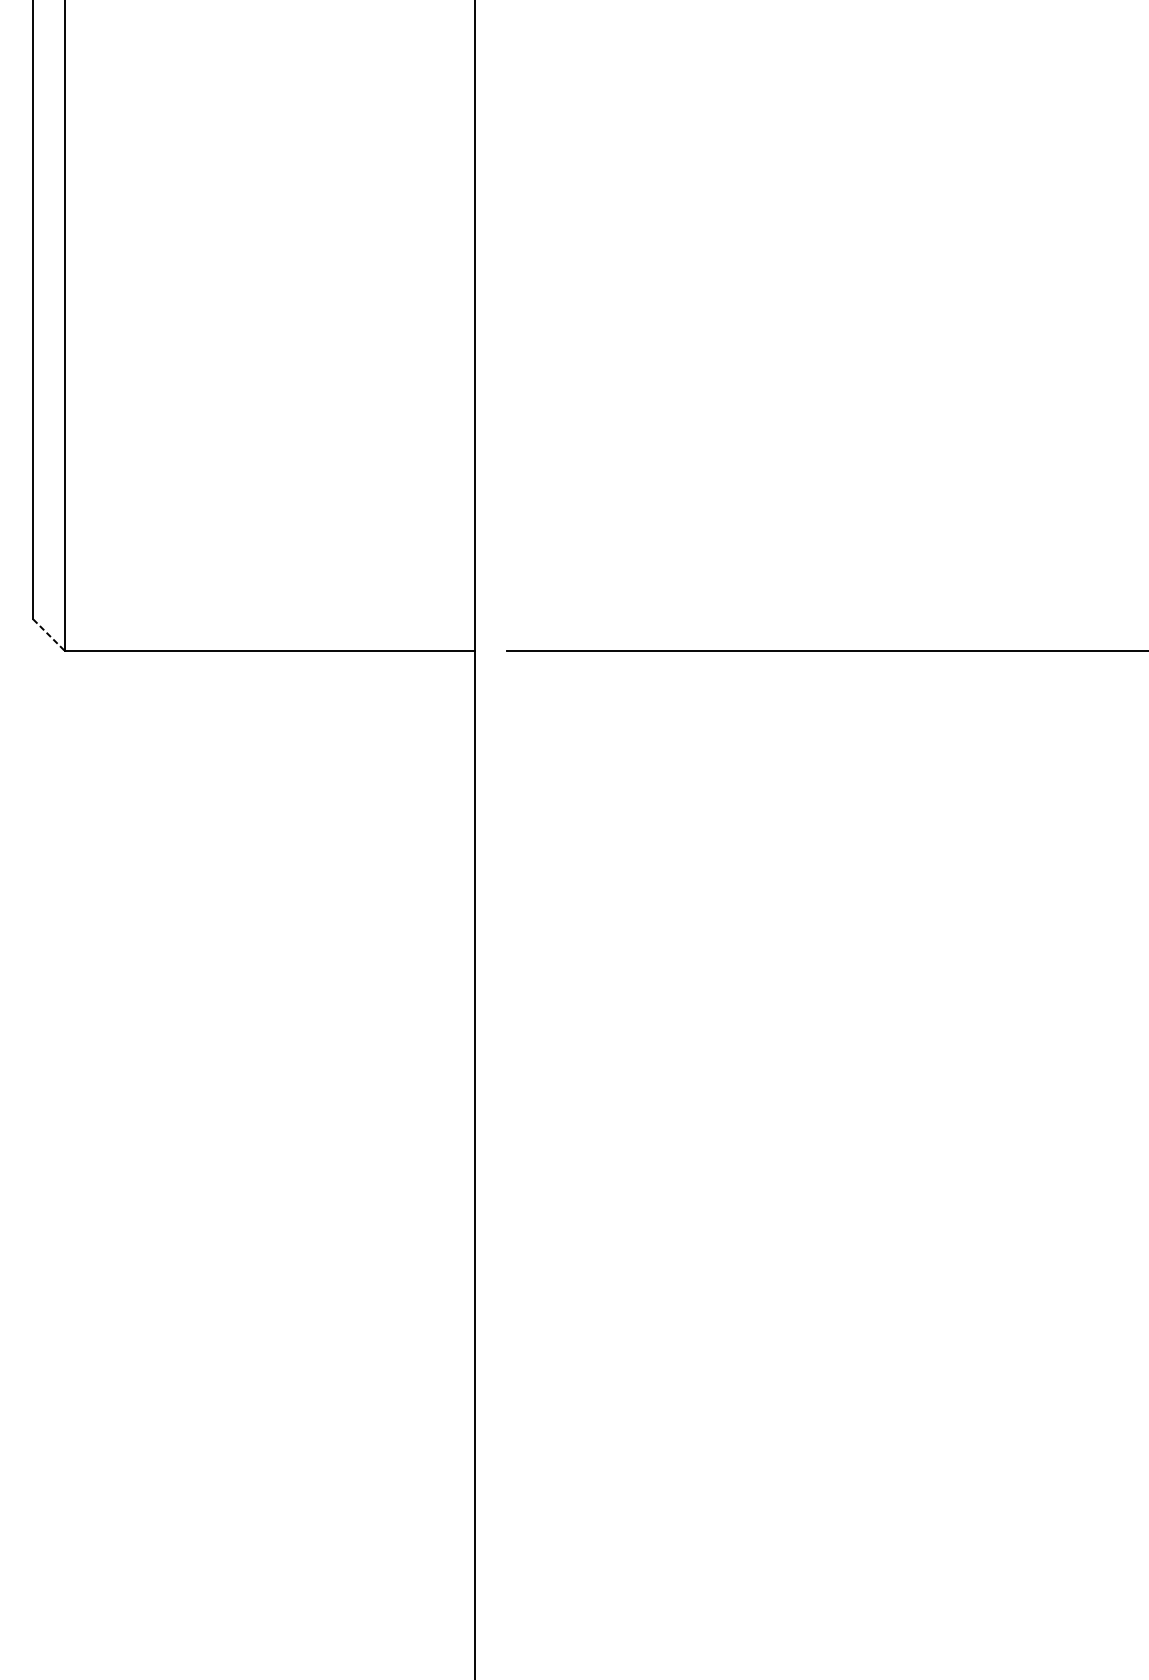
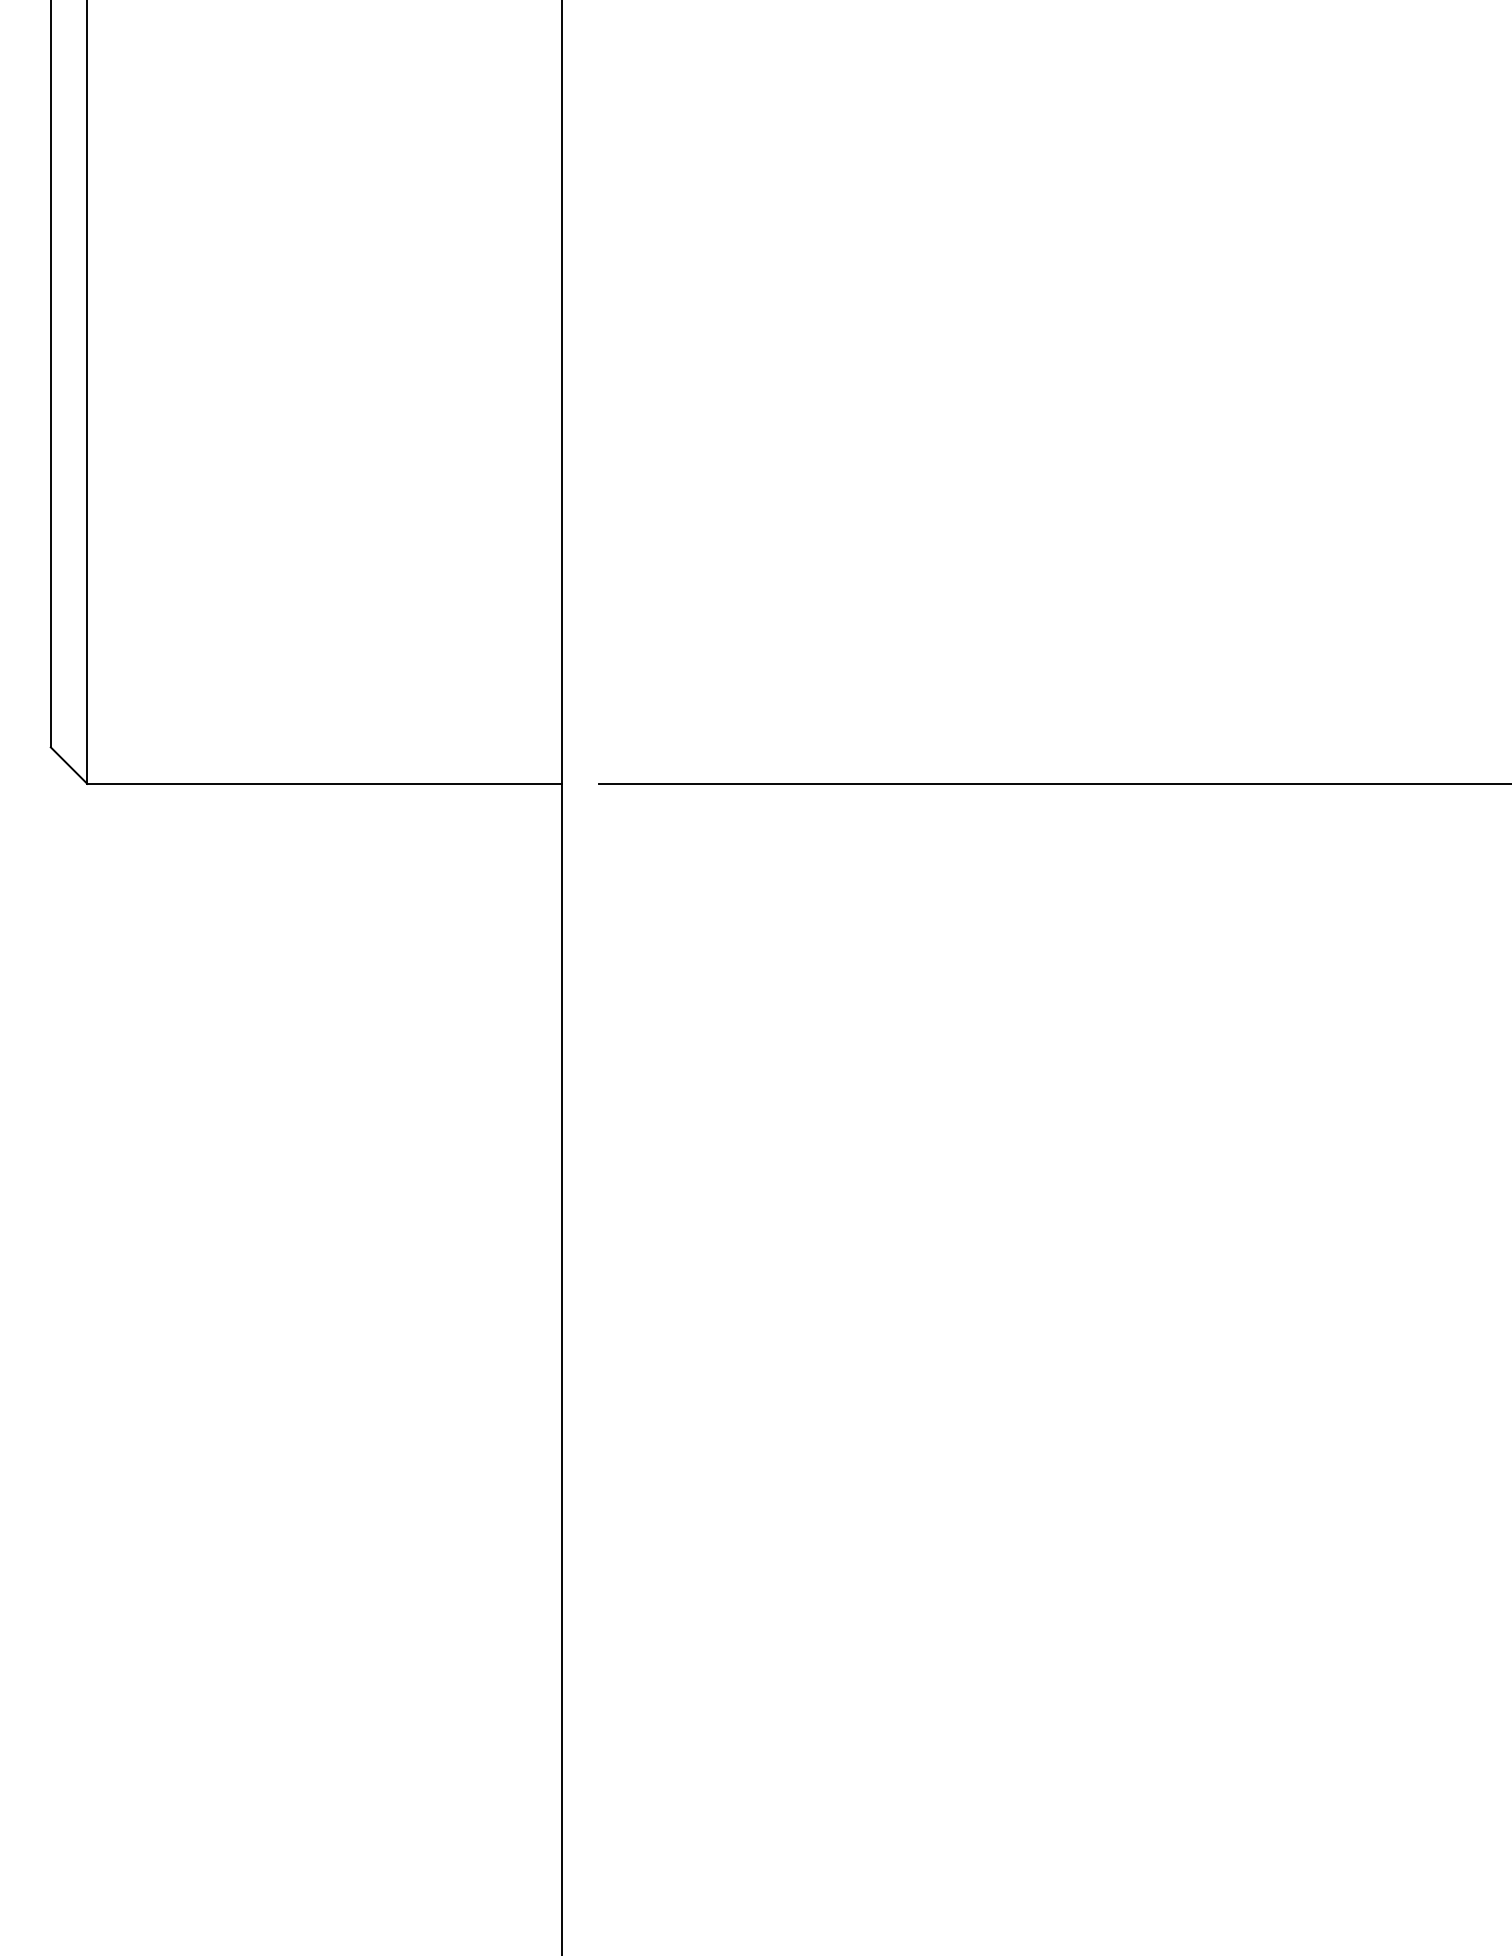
line: (49, 634) -> (69, 765), dashed -> solid

